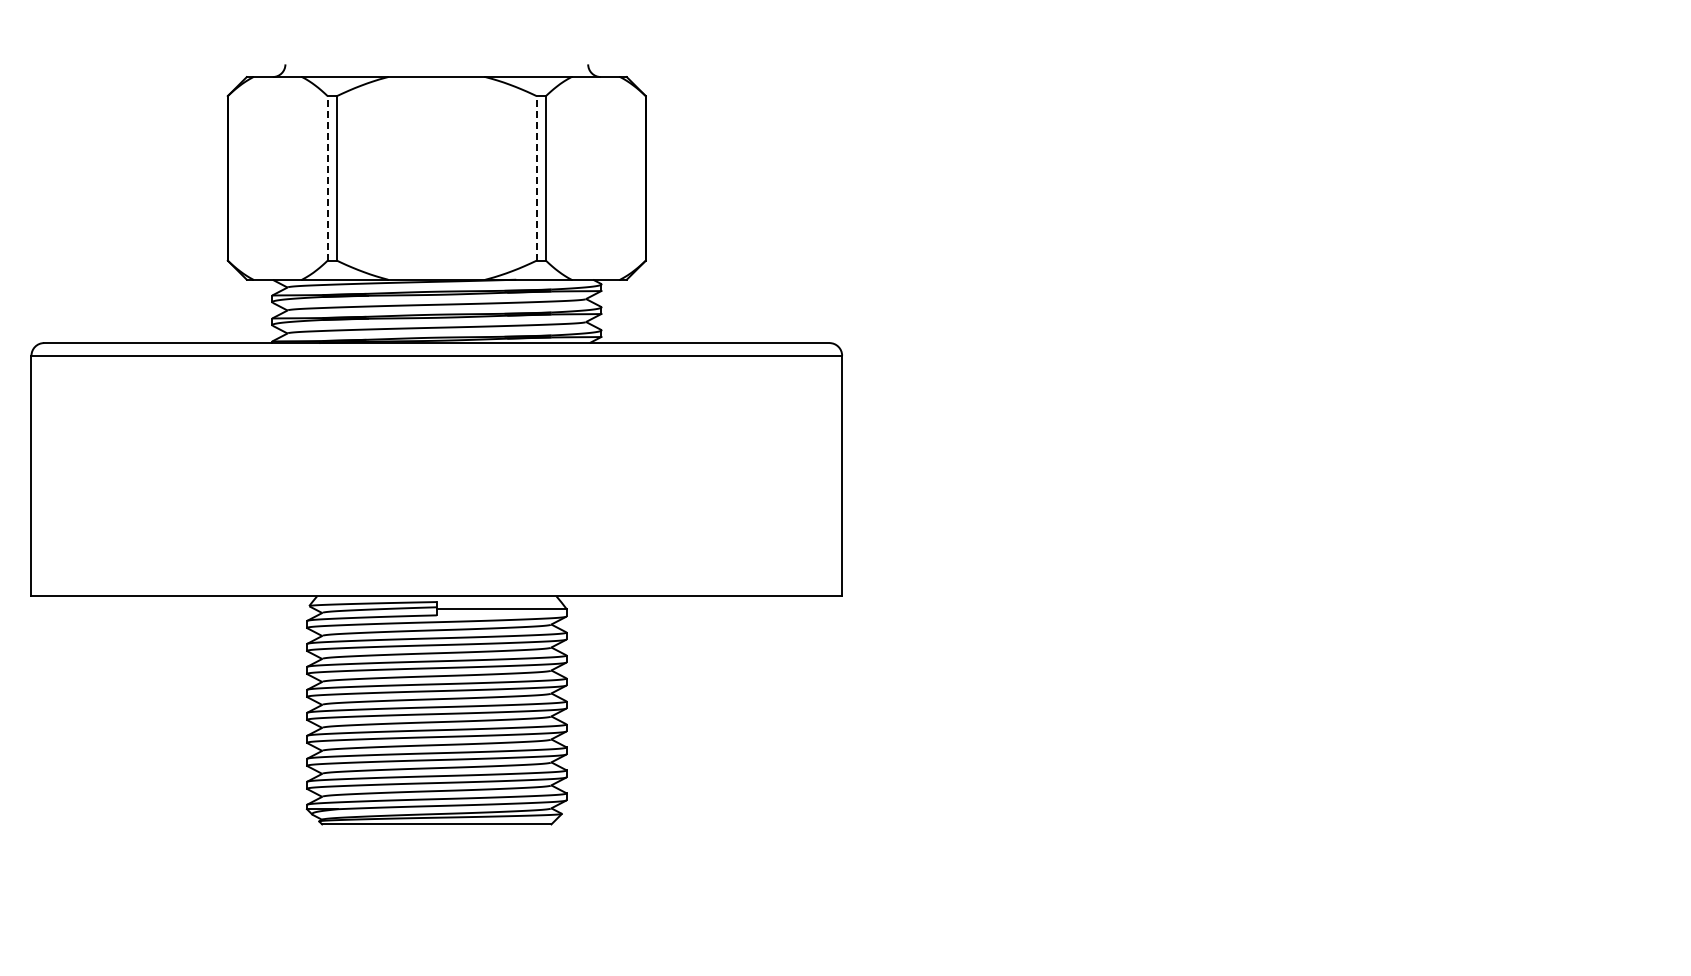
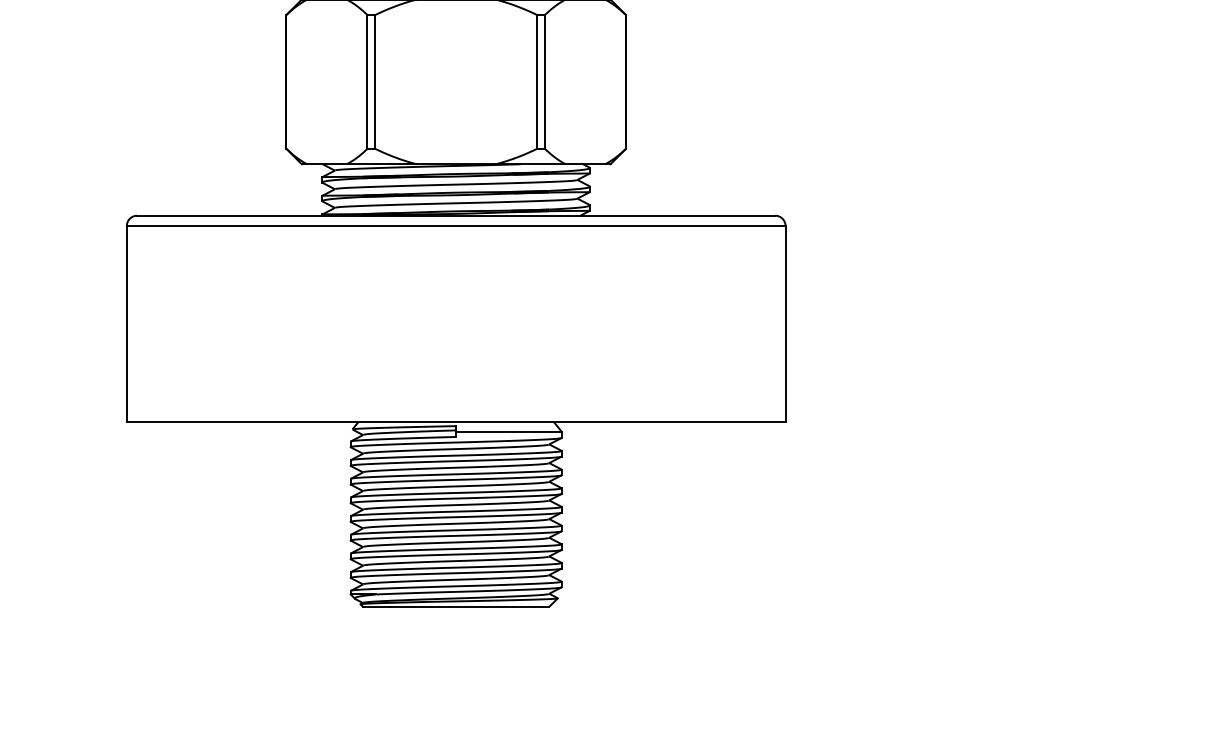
line: (327, 177) -> (367, 81), dashed -> solid
line: (536, 177) -> (537, 81), dashed -> solid

